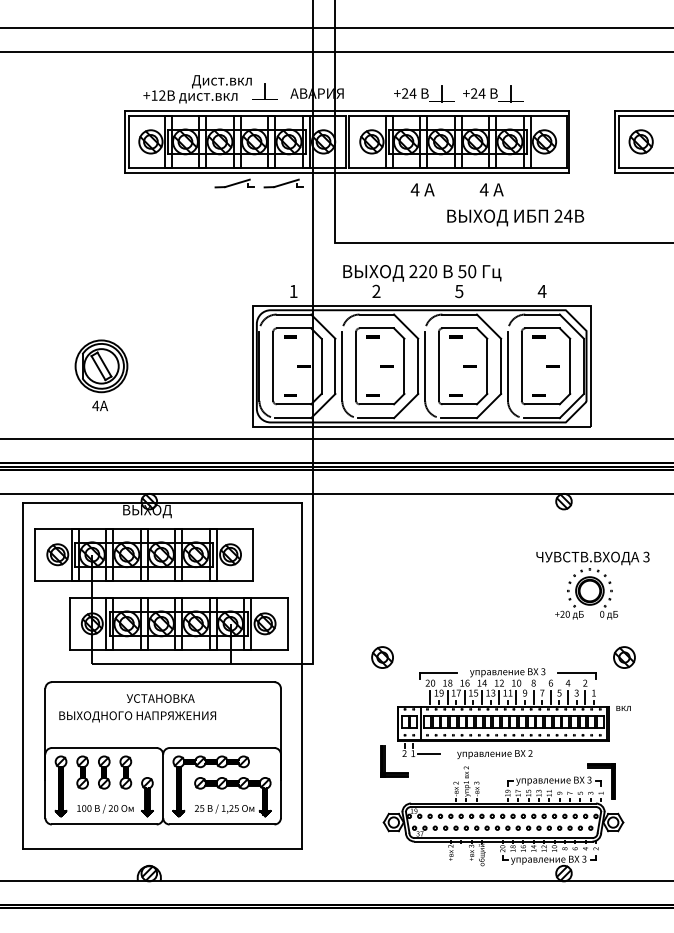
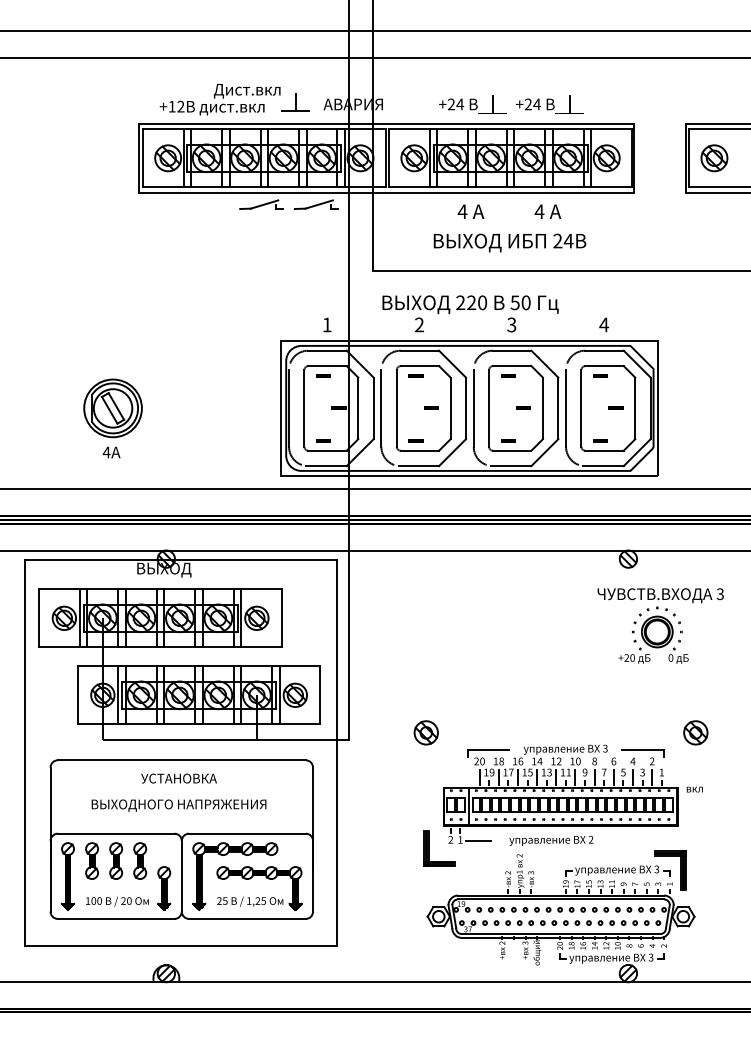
text: (515, 217) -> (509, 242), moved
text: (459, 290) -> (512, 323), 5 -> 3
part: (592, 585) -> (660, 625), moved
text: (137, 716) -> (178, 805), moved

